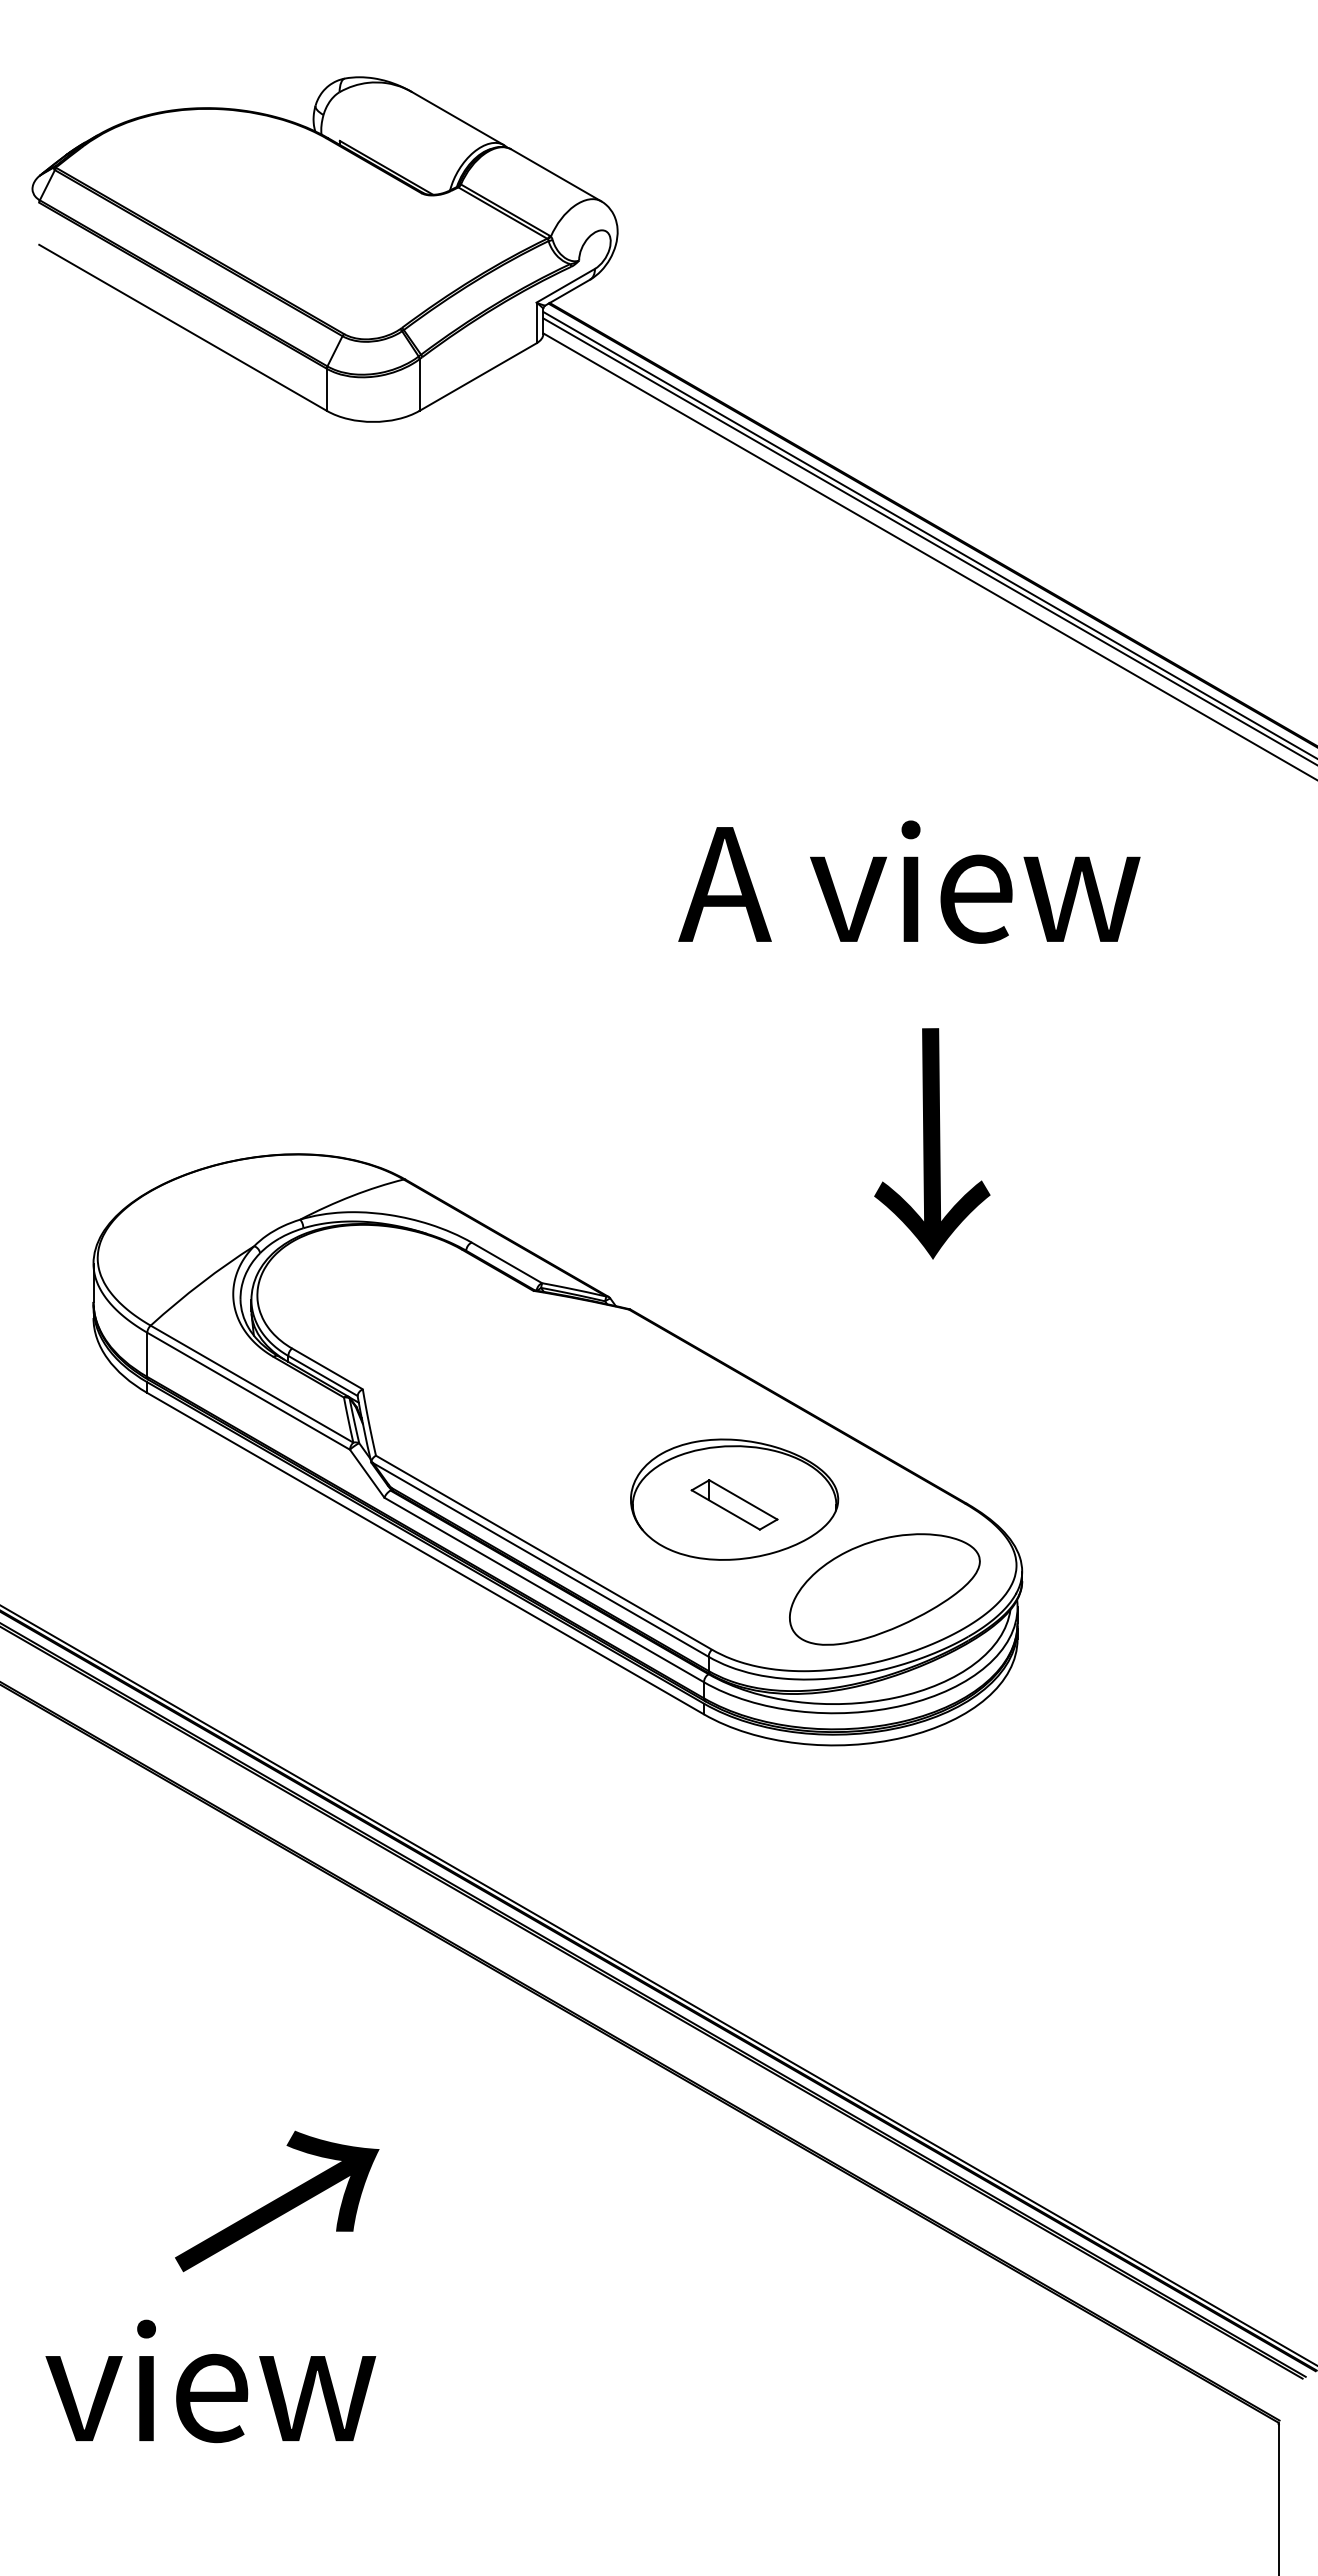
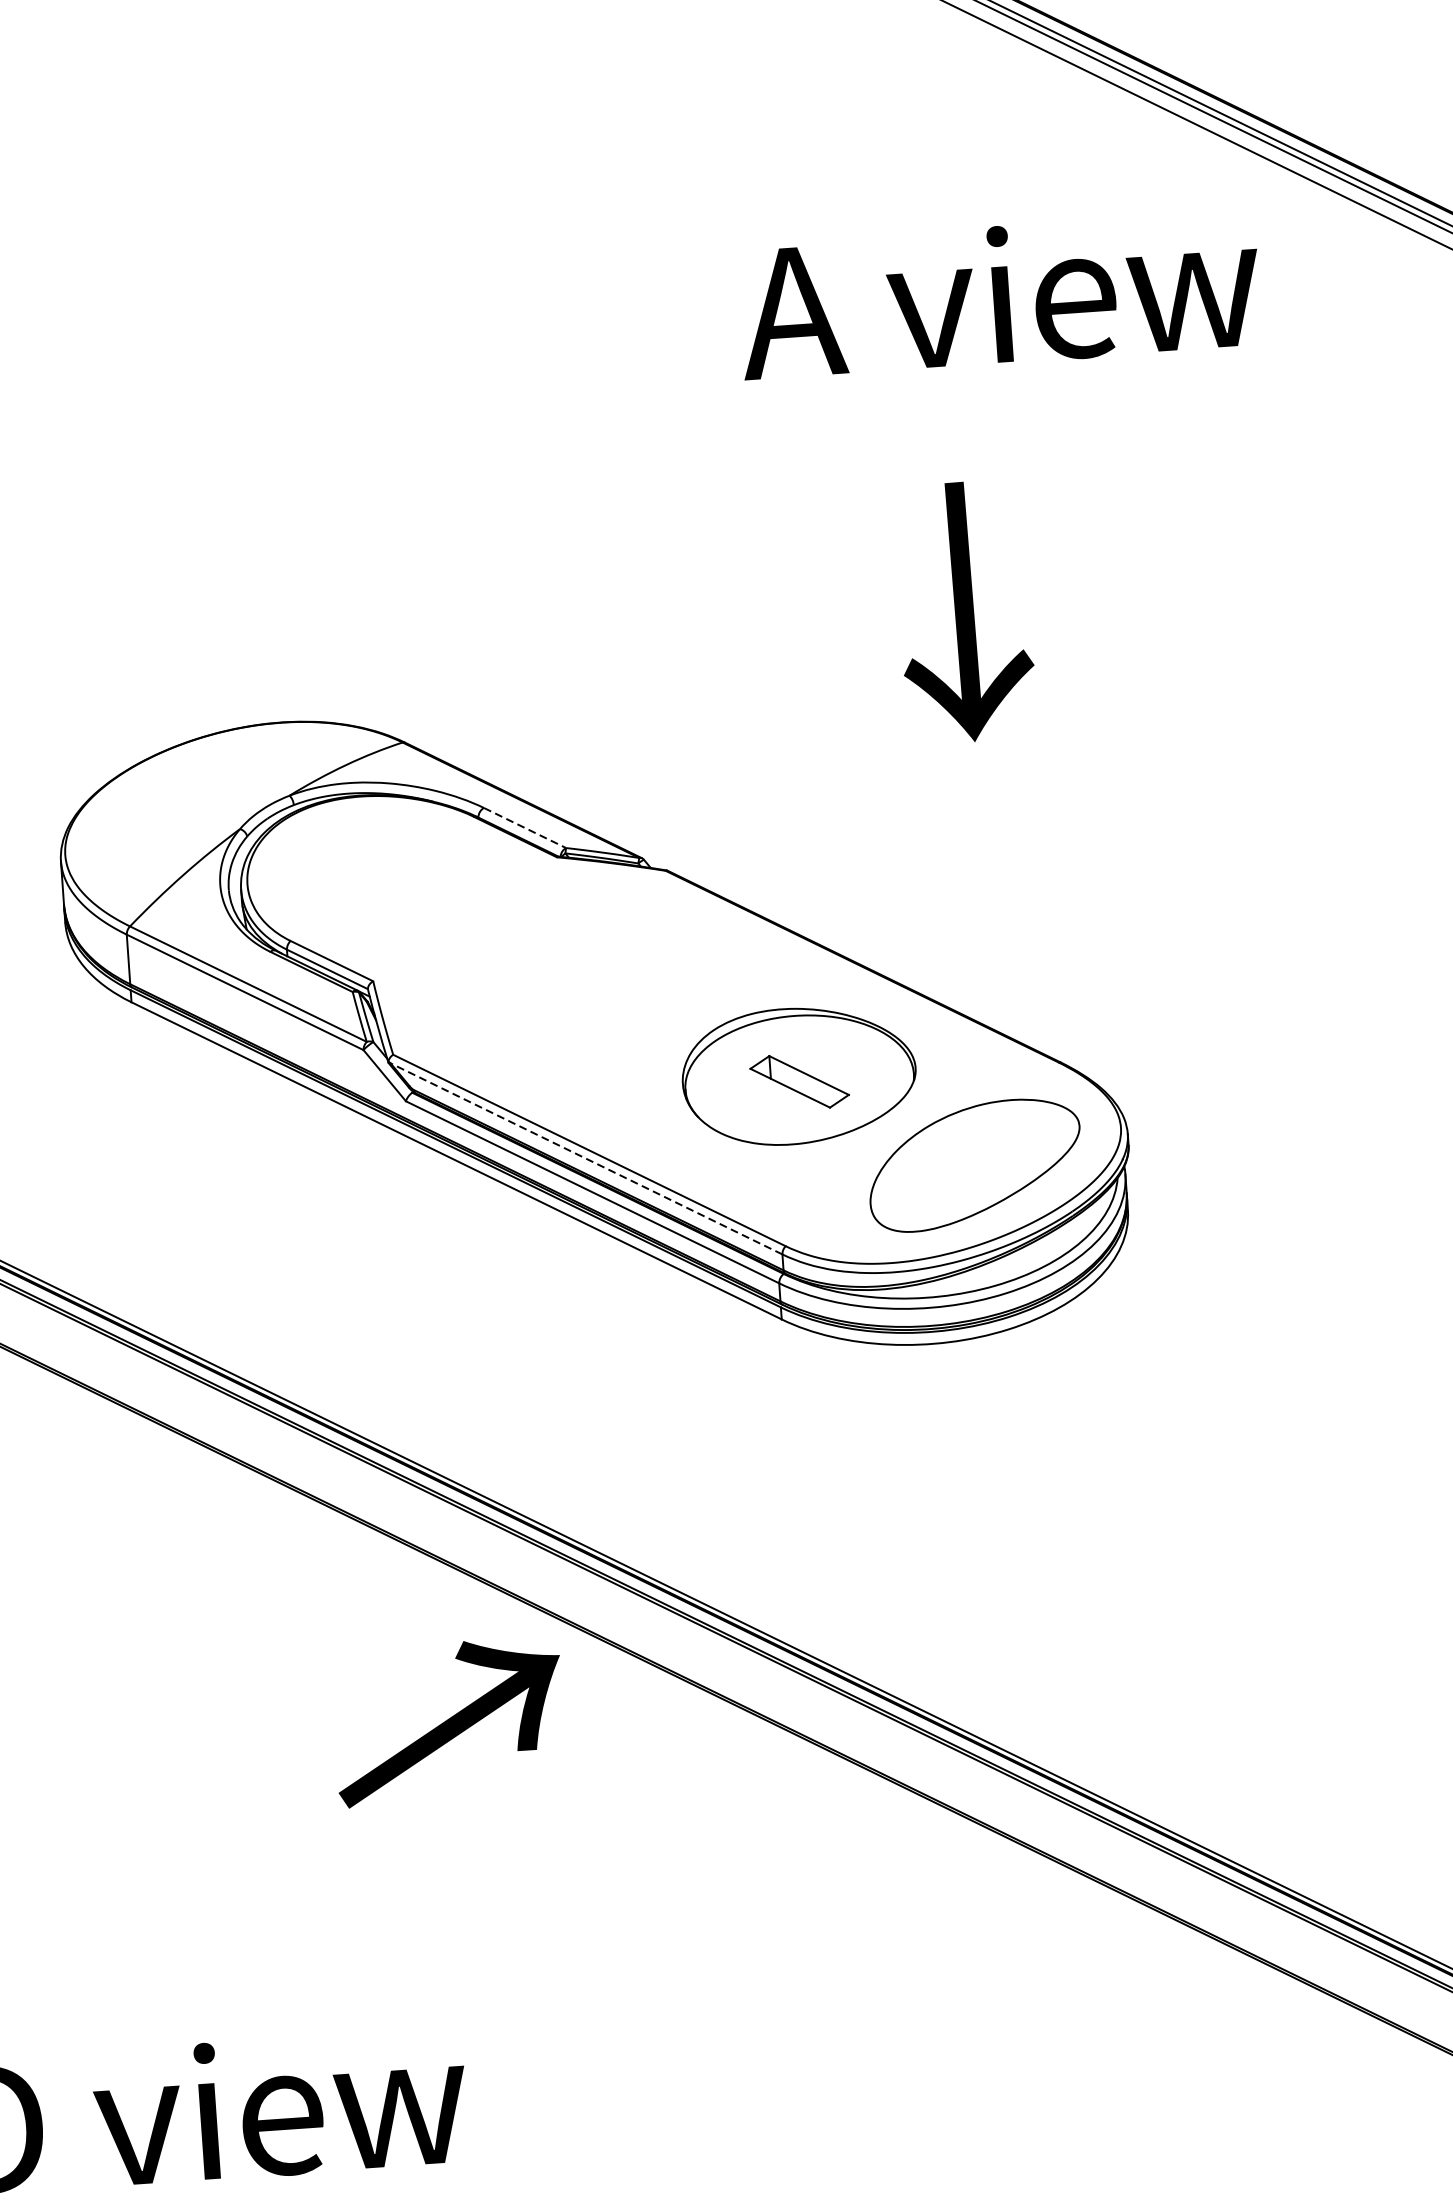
text: (909, 881) -> (999, 294), moved
text: (932, 1143) -> (965, 611), moved
line: (506, 1262) -> (524, 827), solid -> dashed
line: (540, 1559) -> (586, 1158), solid -> dashed
text: (277, 2201) -> (449, 1721), moved

